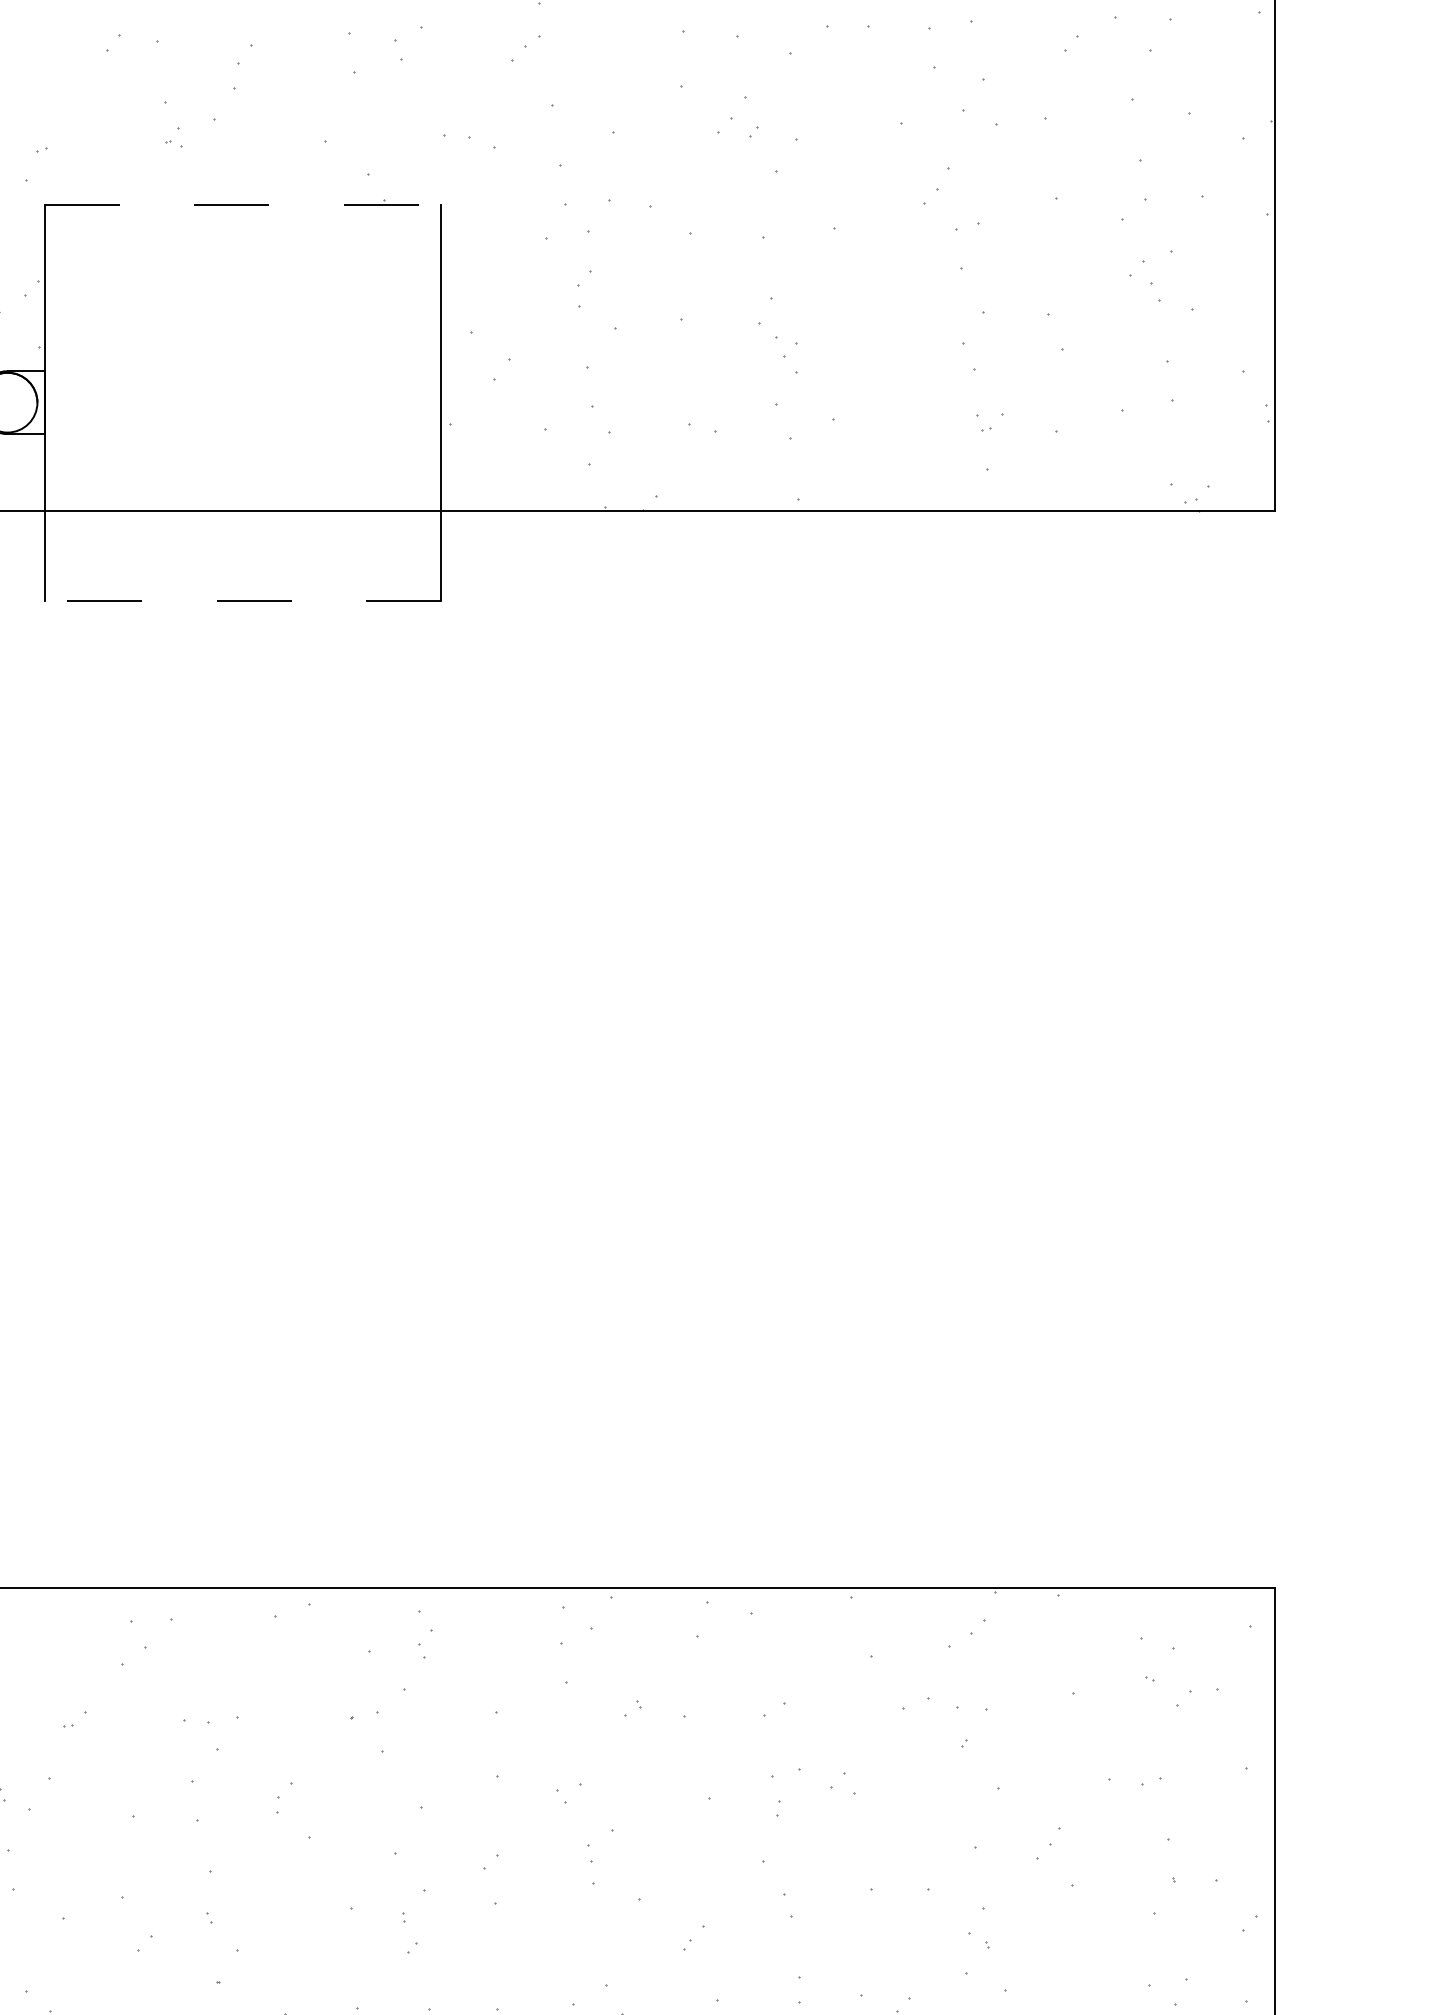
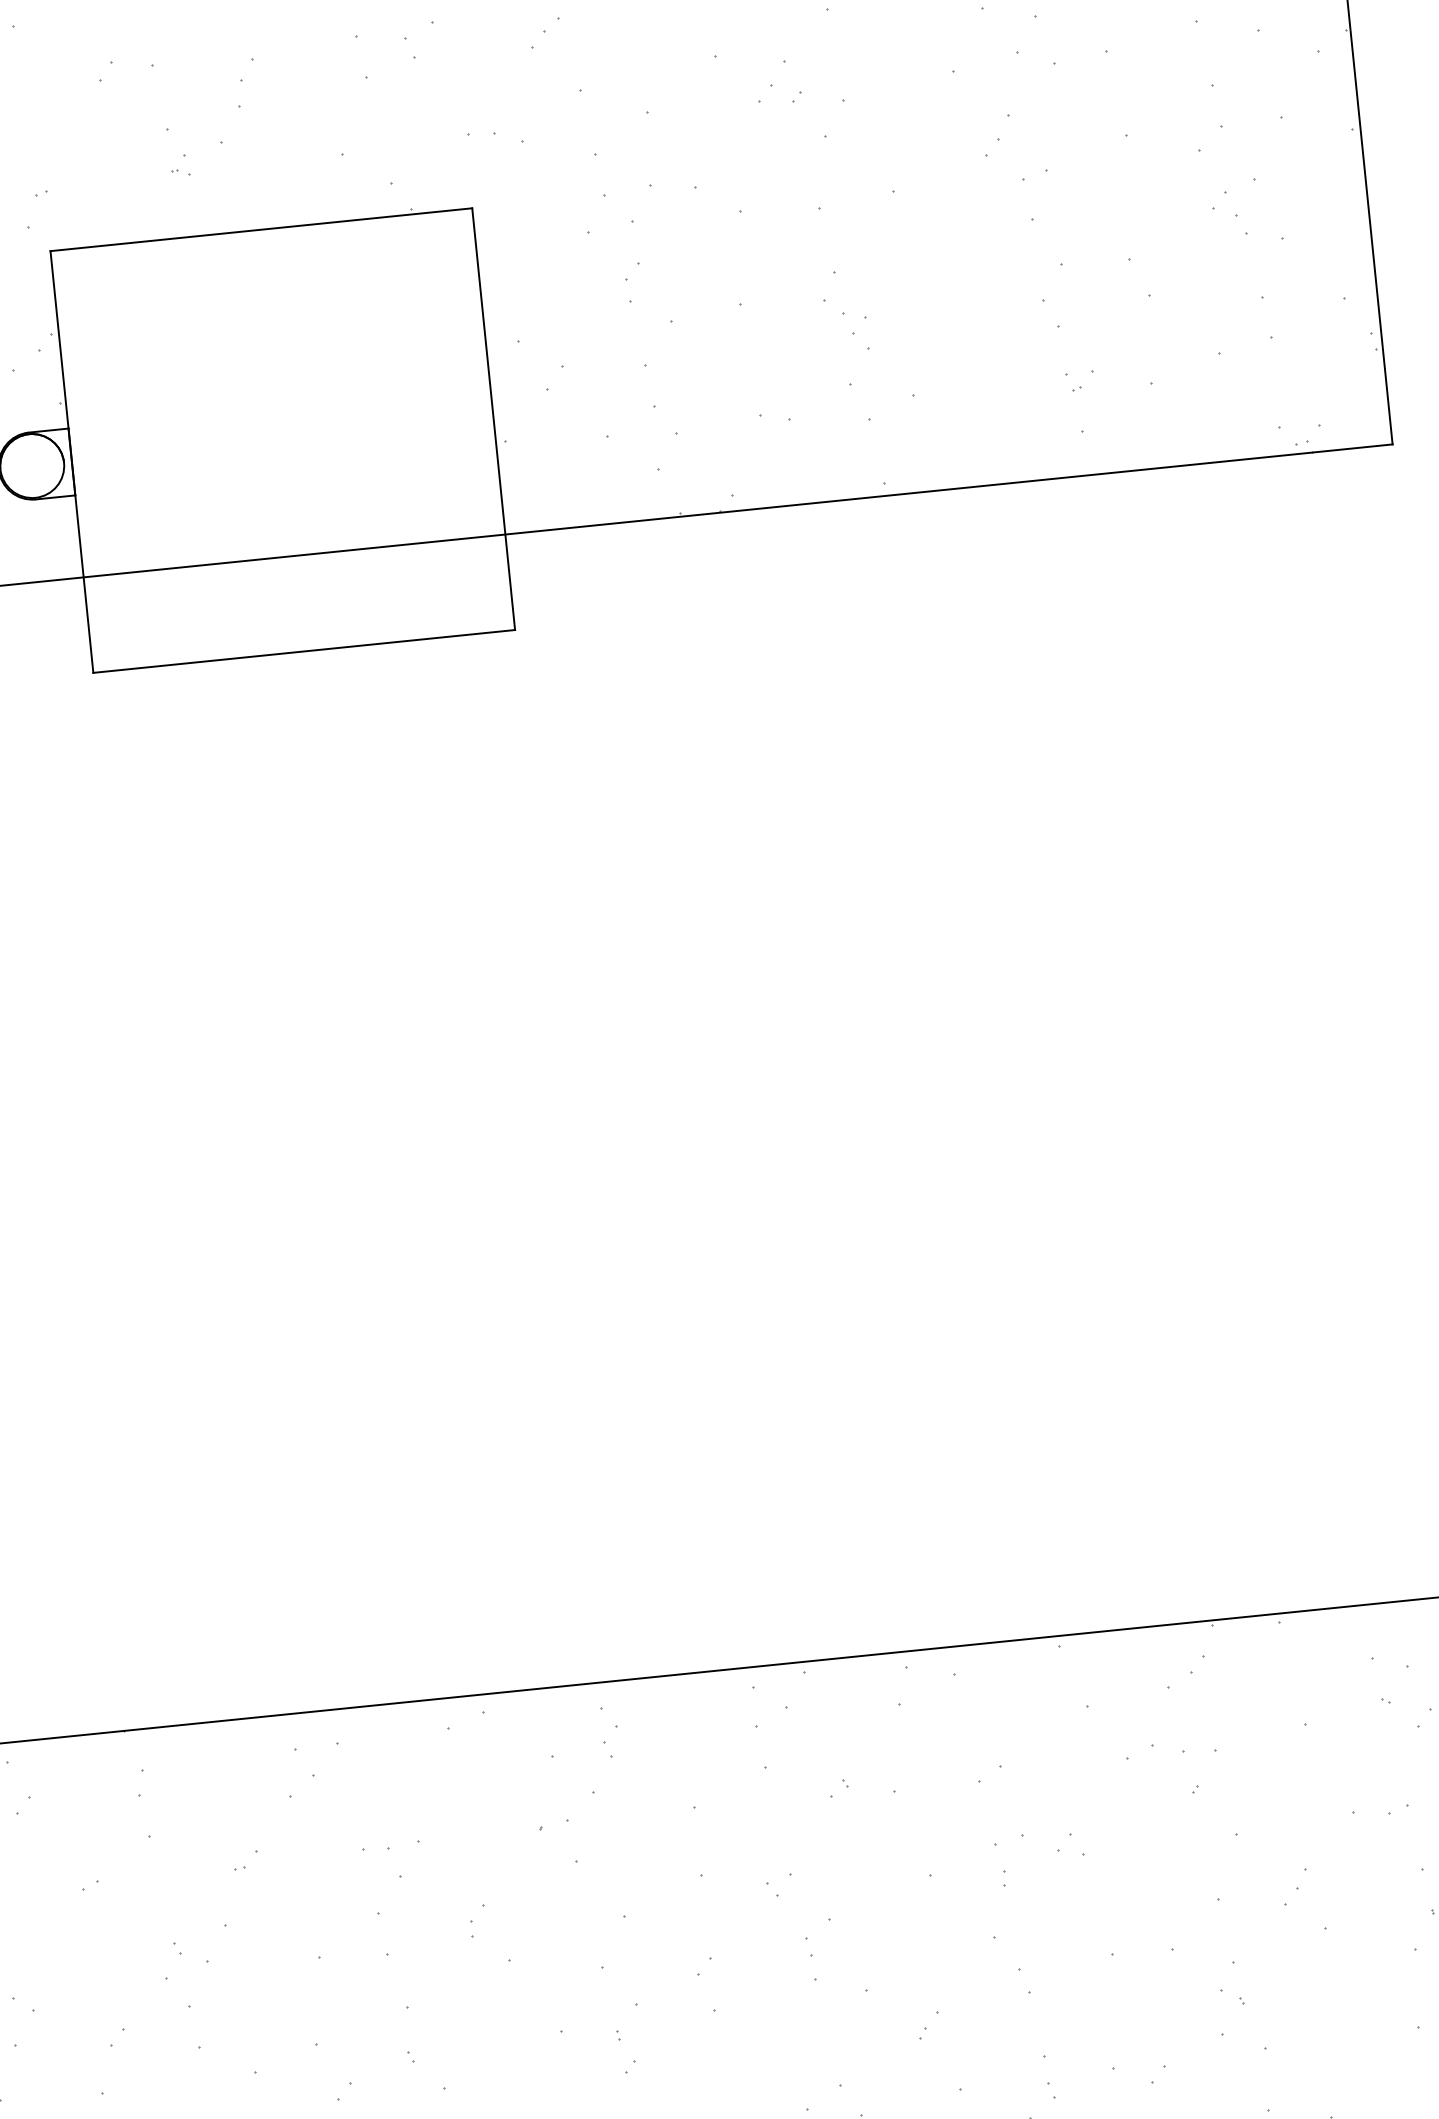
line: (243, 204) -> (261, 229), dashed -> solid
line: (242, 600) -> (303, 651), dashed -> solid

